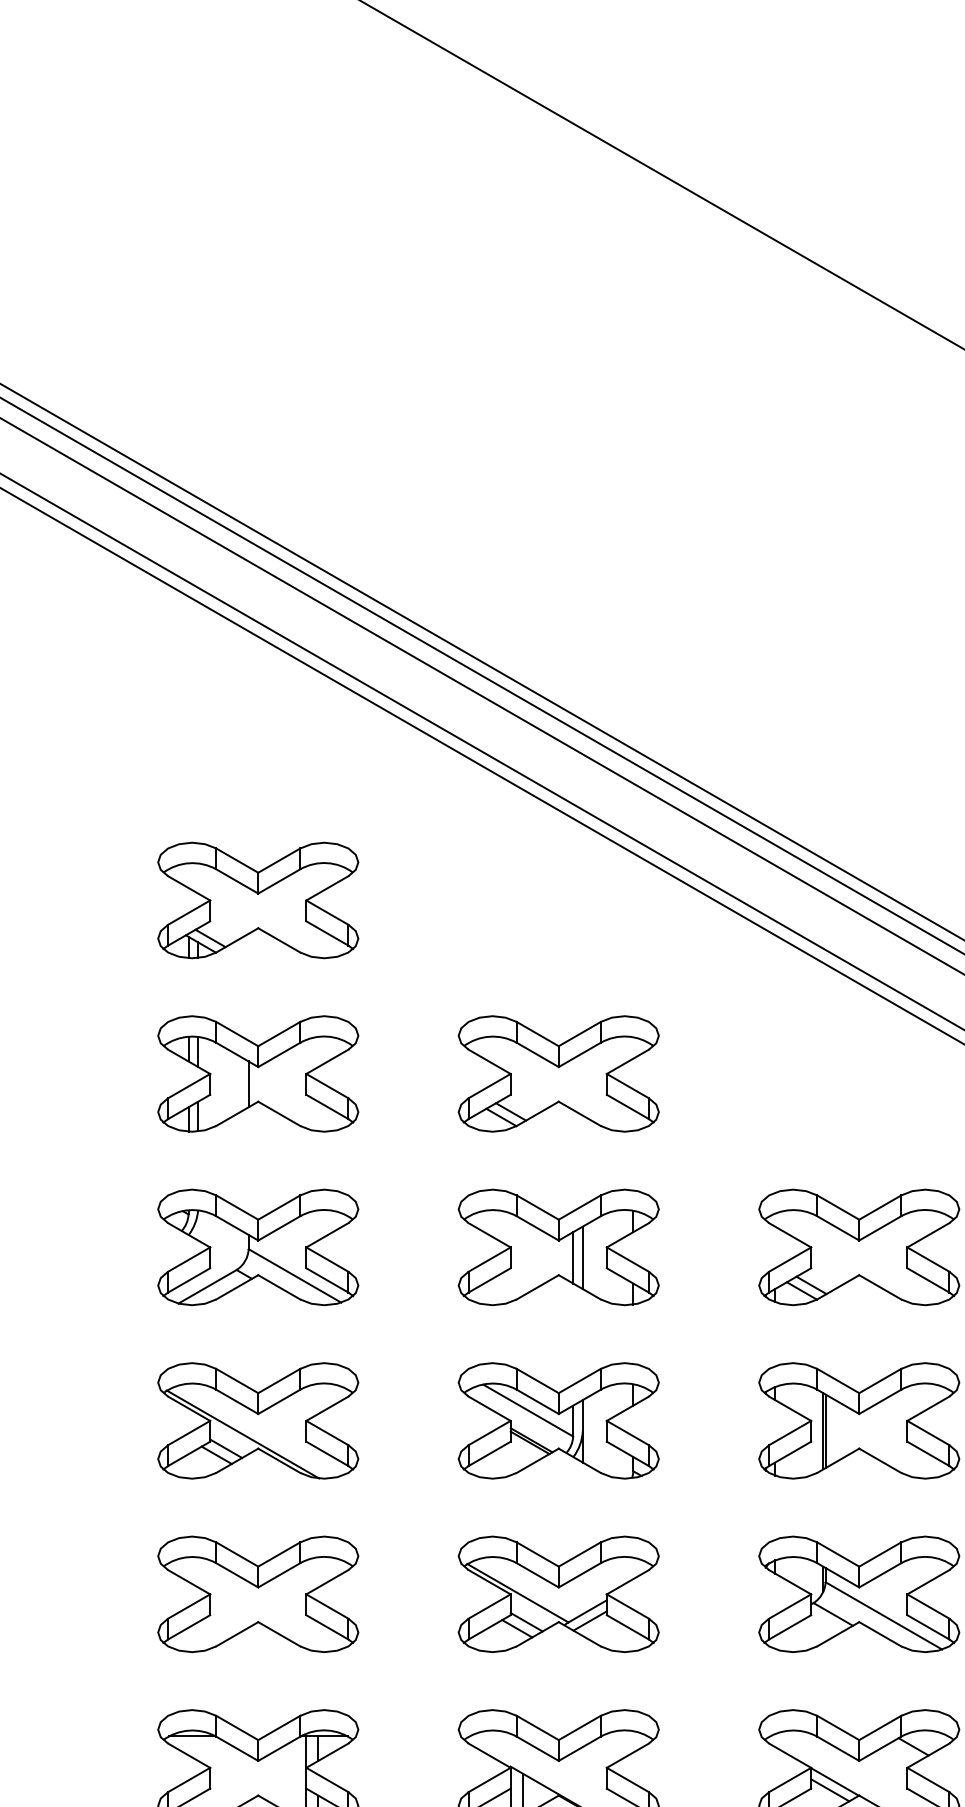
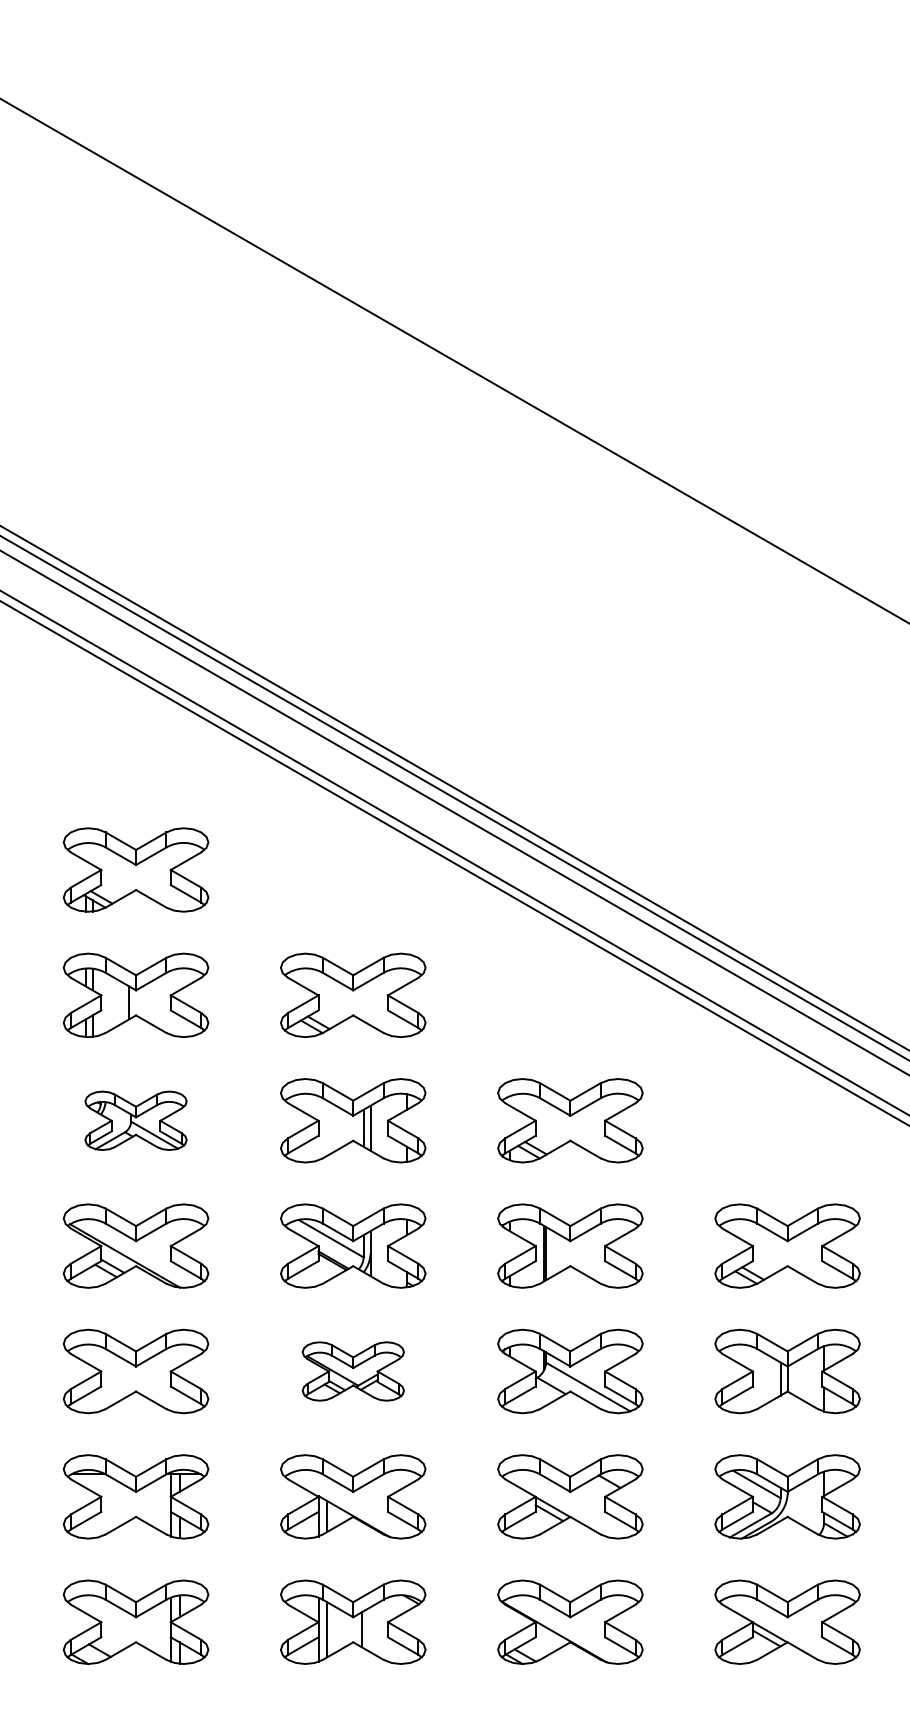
part: (257, 1247) -> (135, 1120), size x0.7
part: (559, 1594) -> (353, 1371), size x0.7

